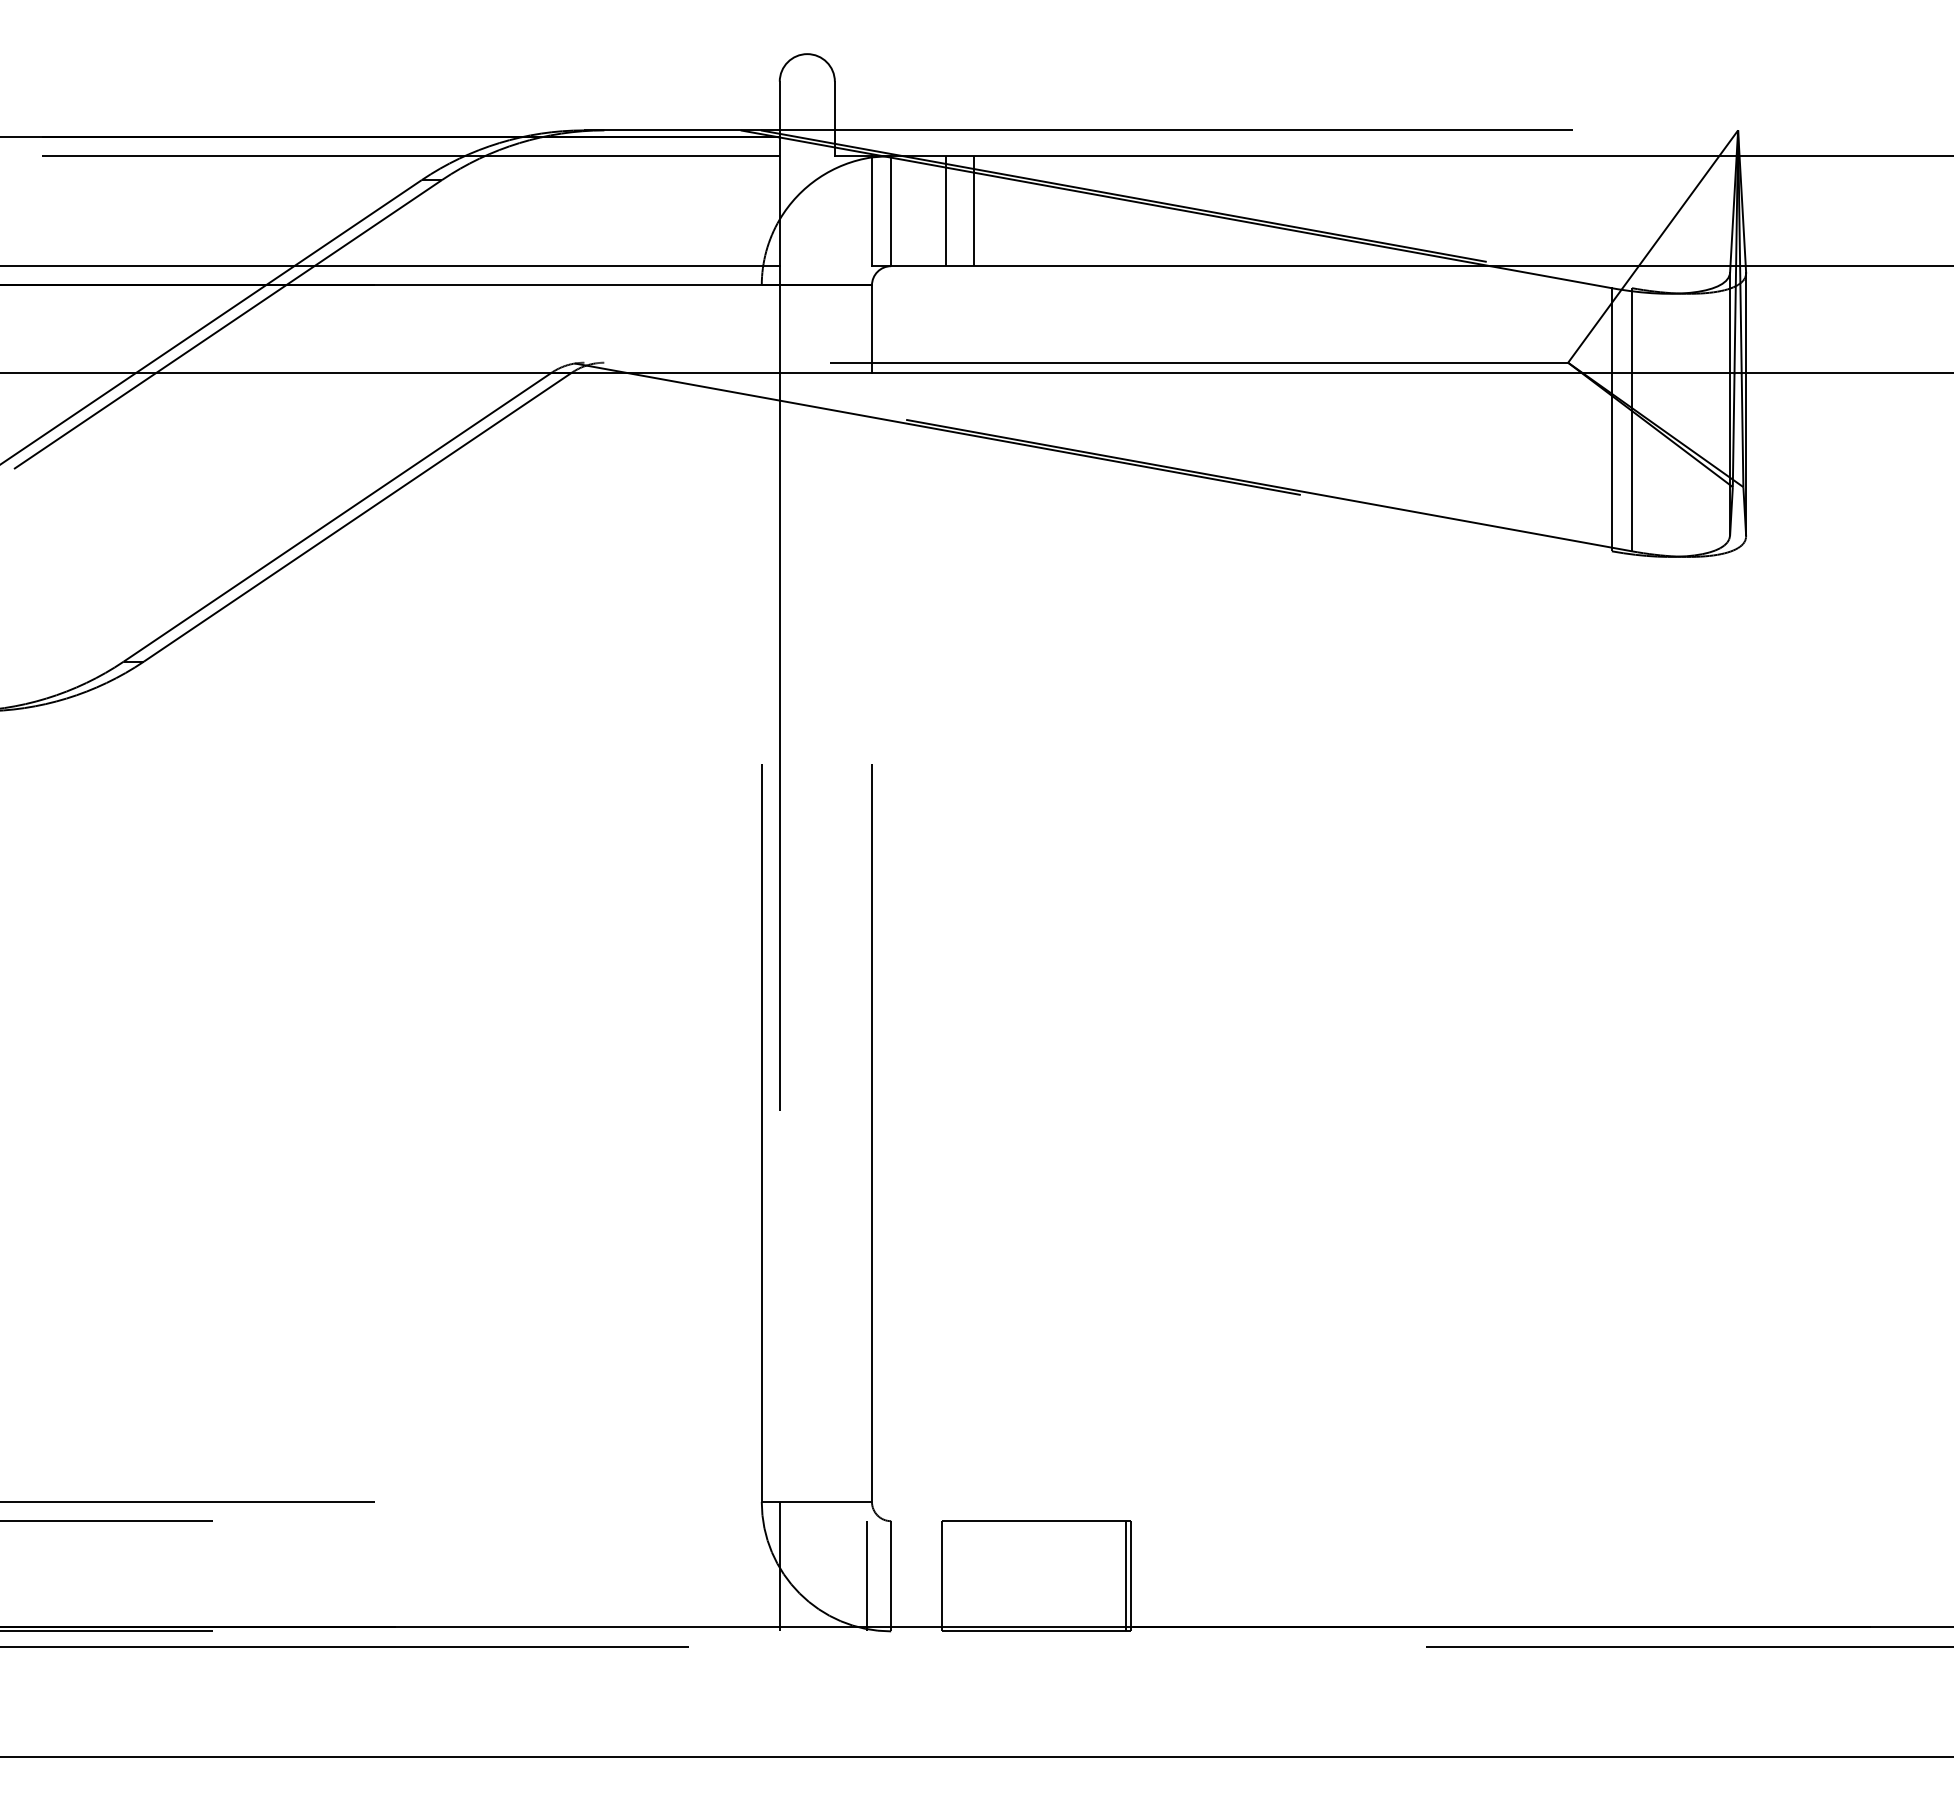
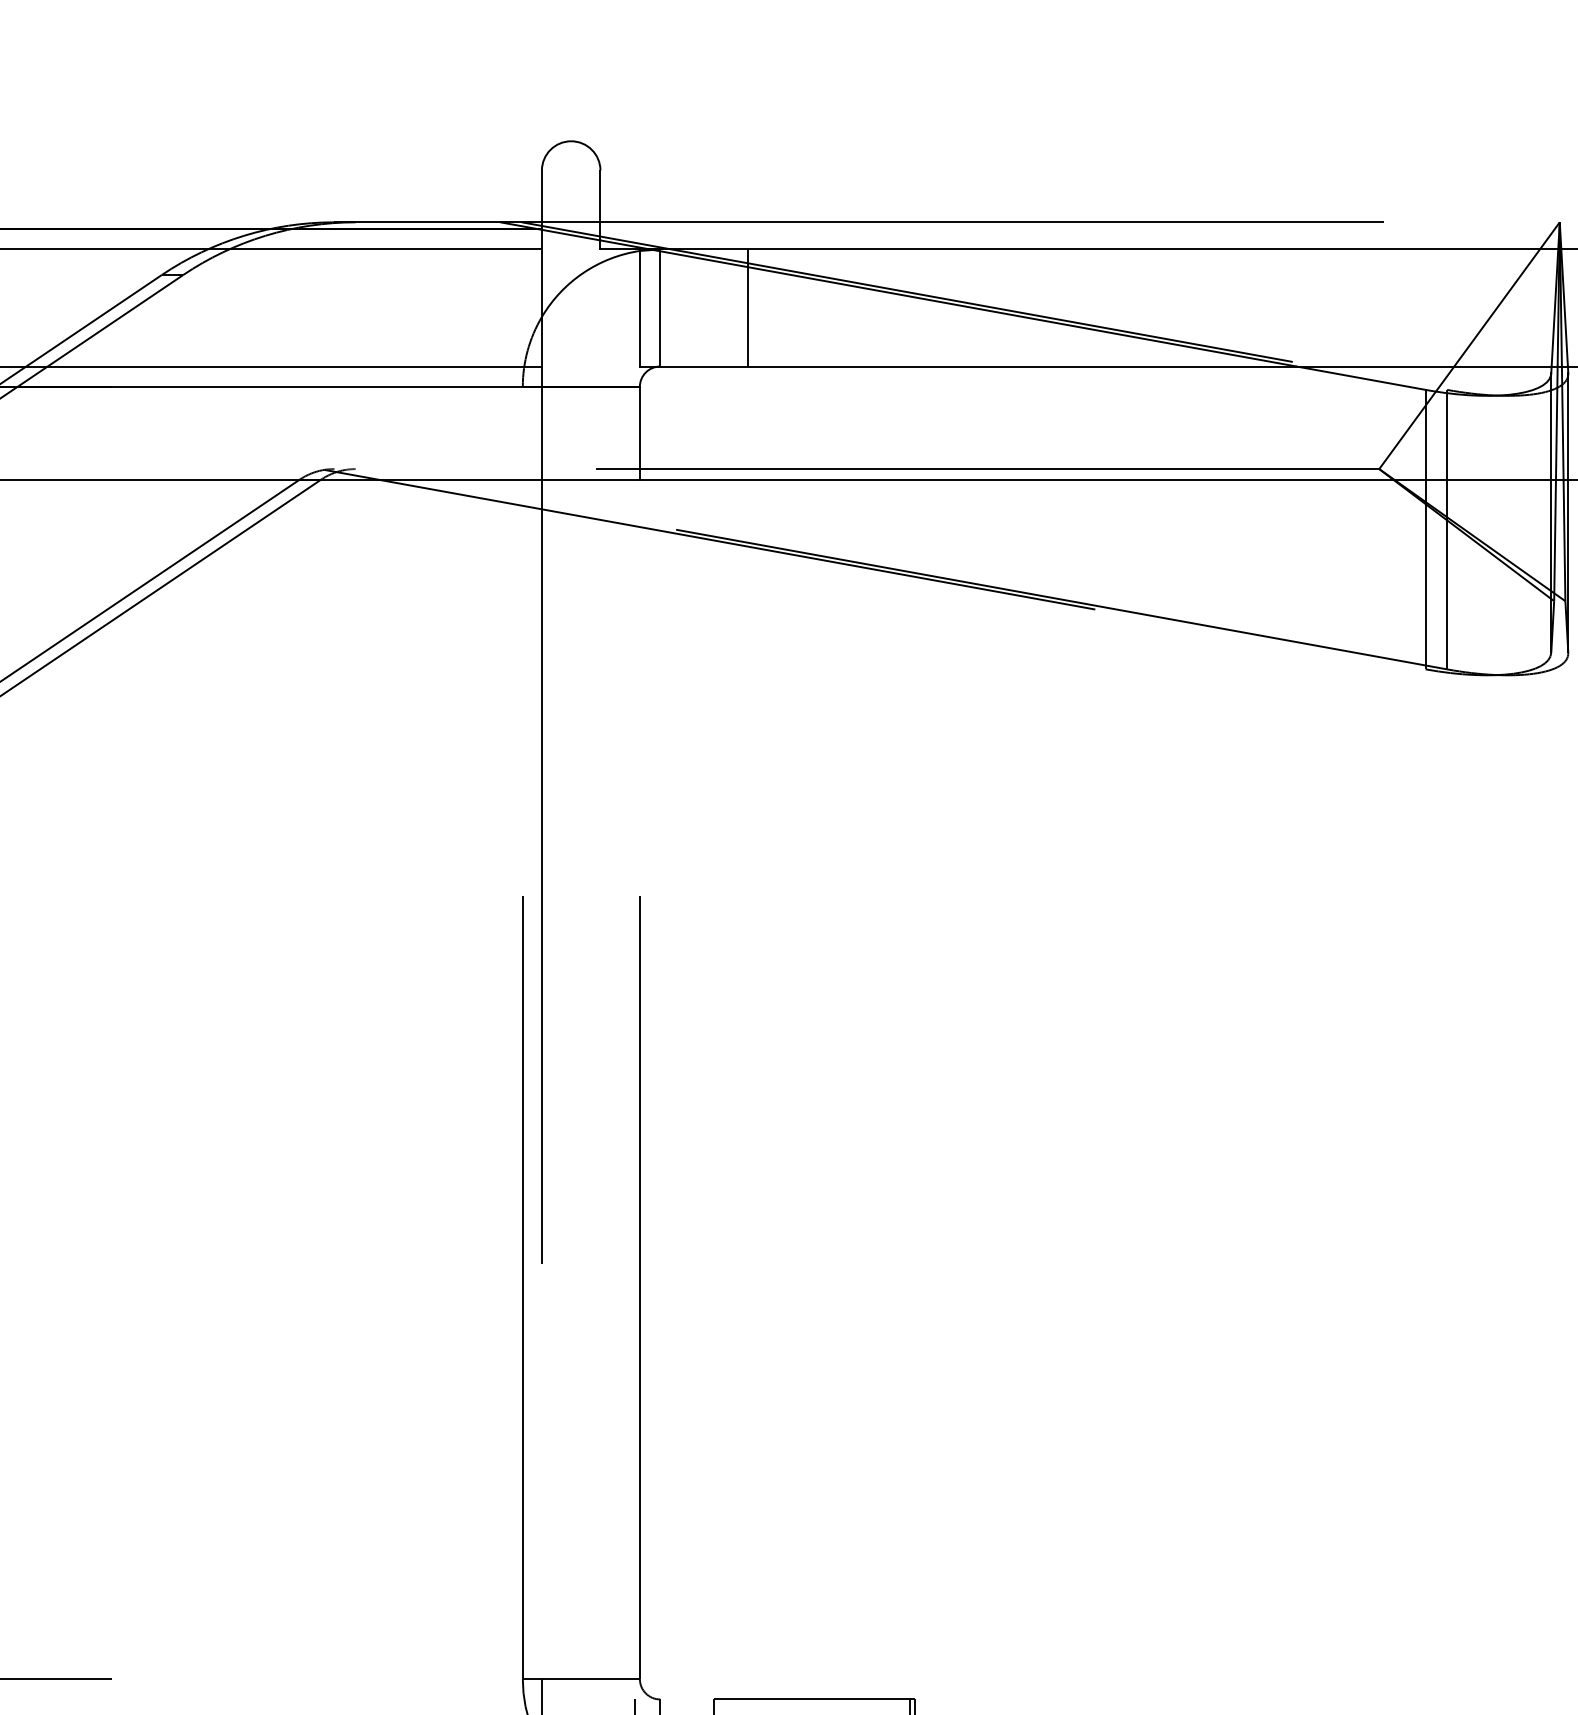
line: (946, 210) -> (719, 307), removed

